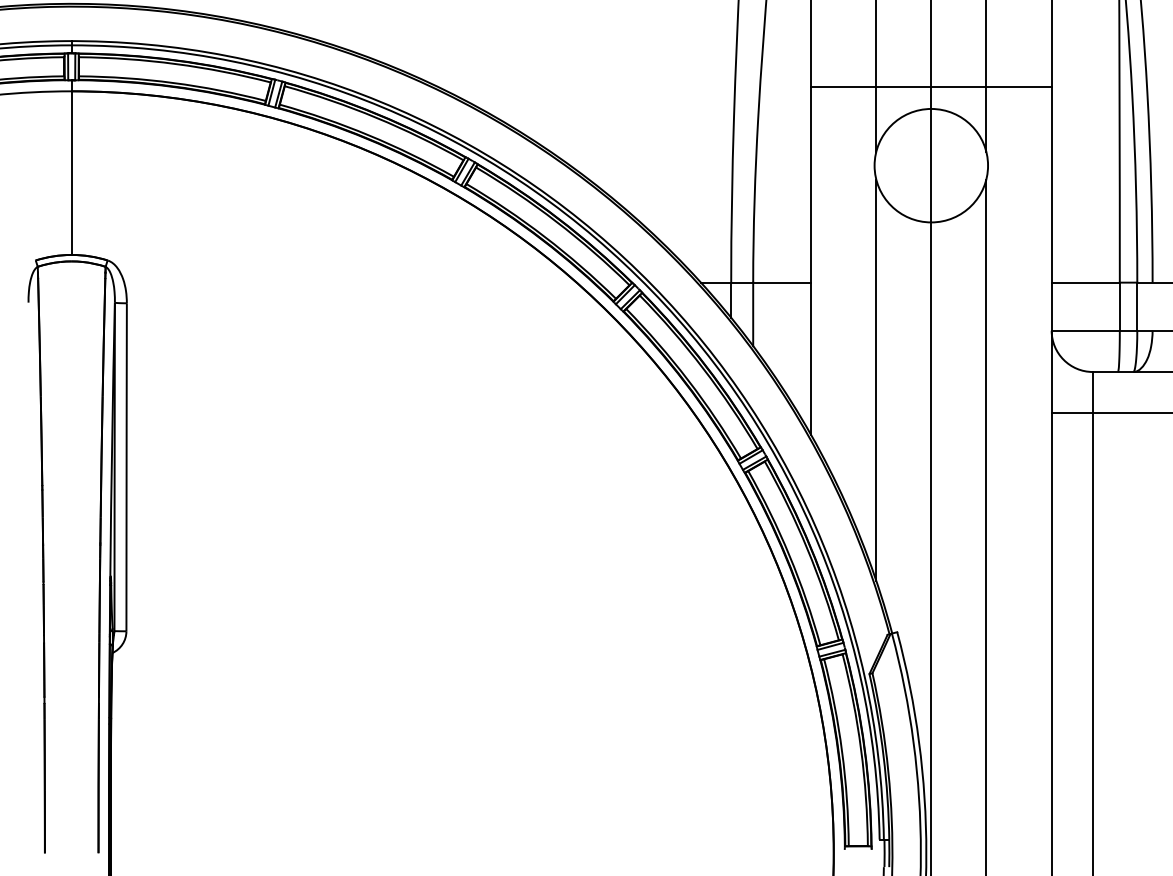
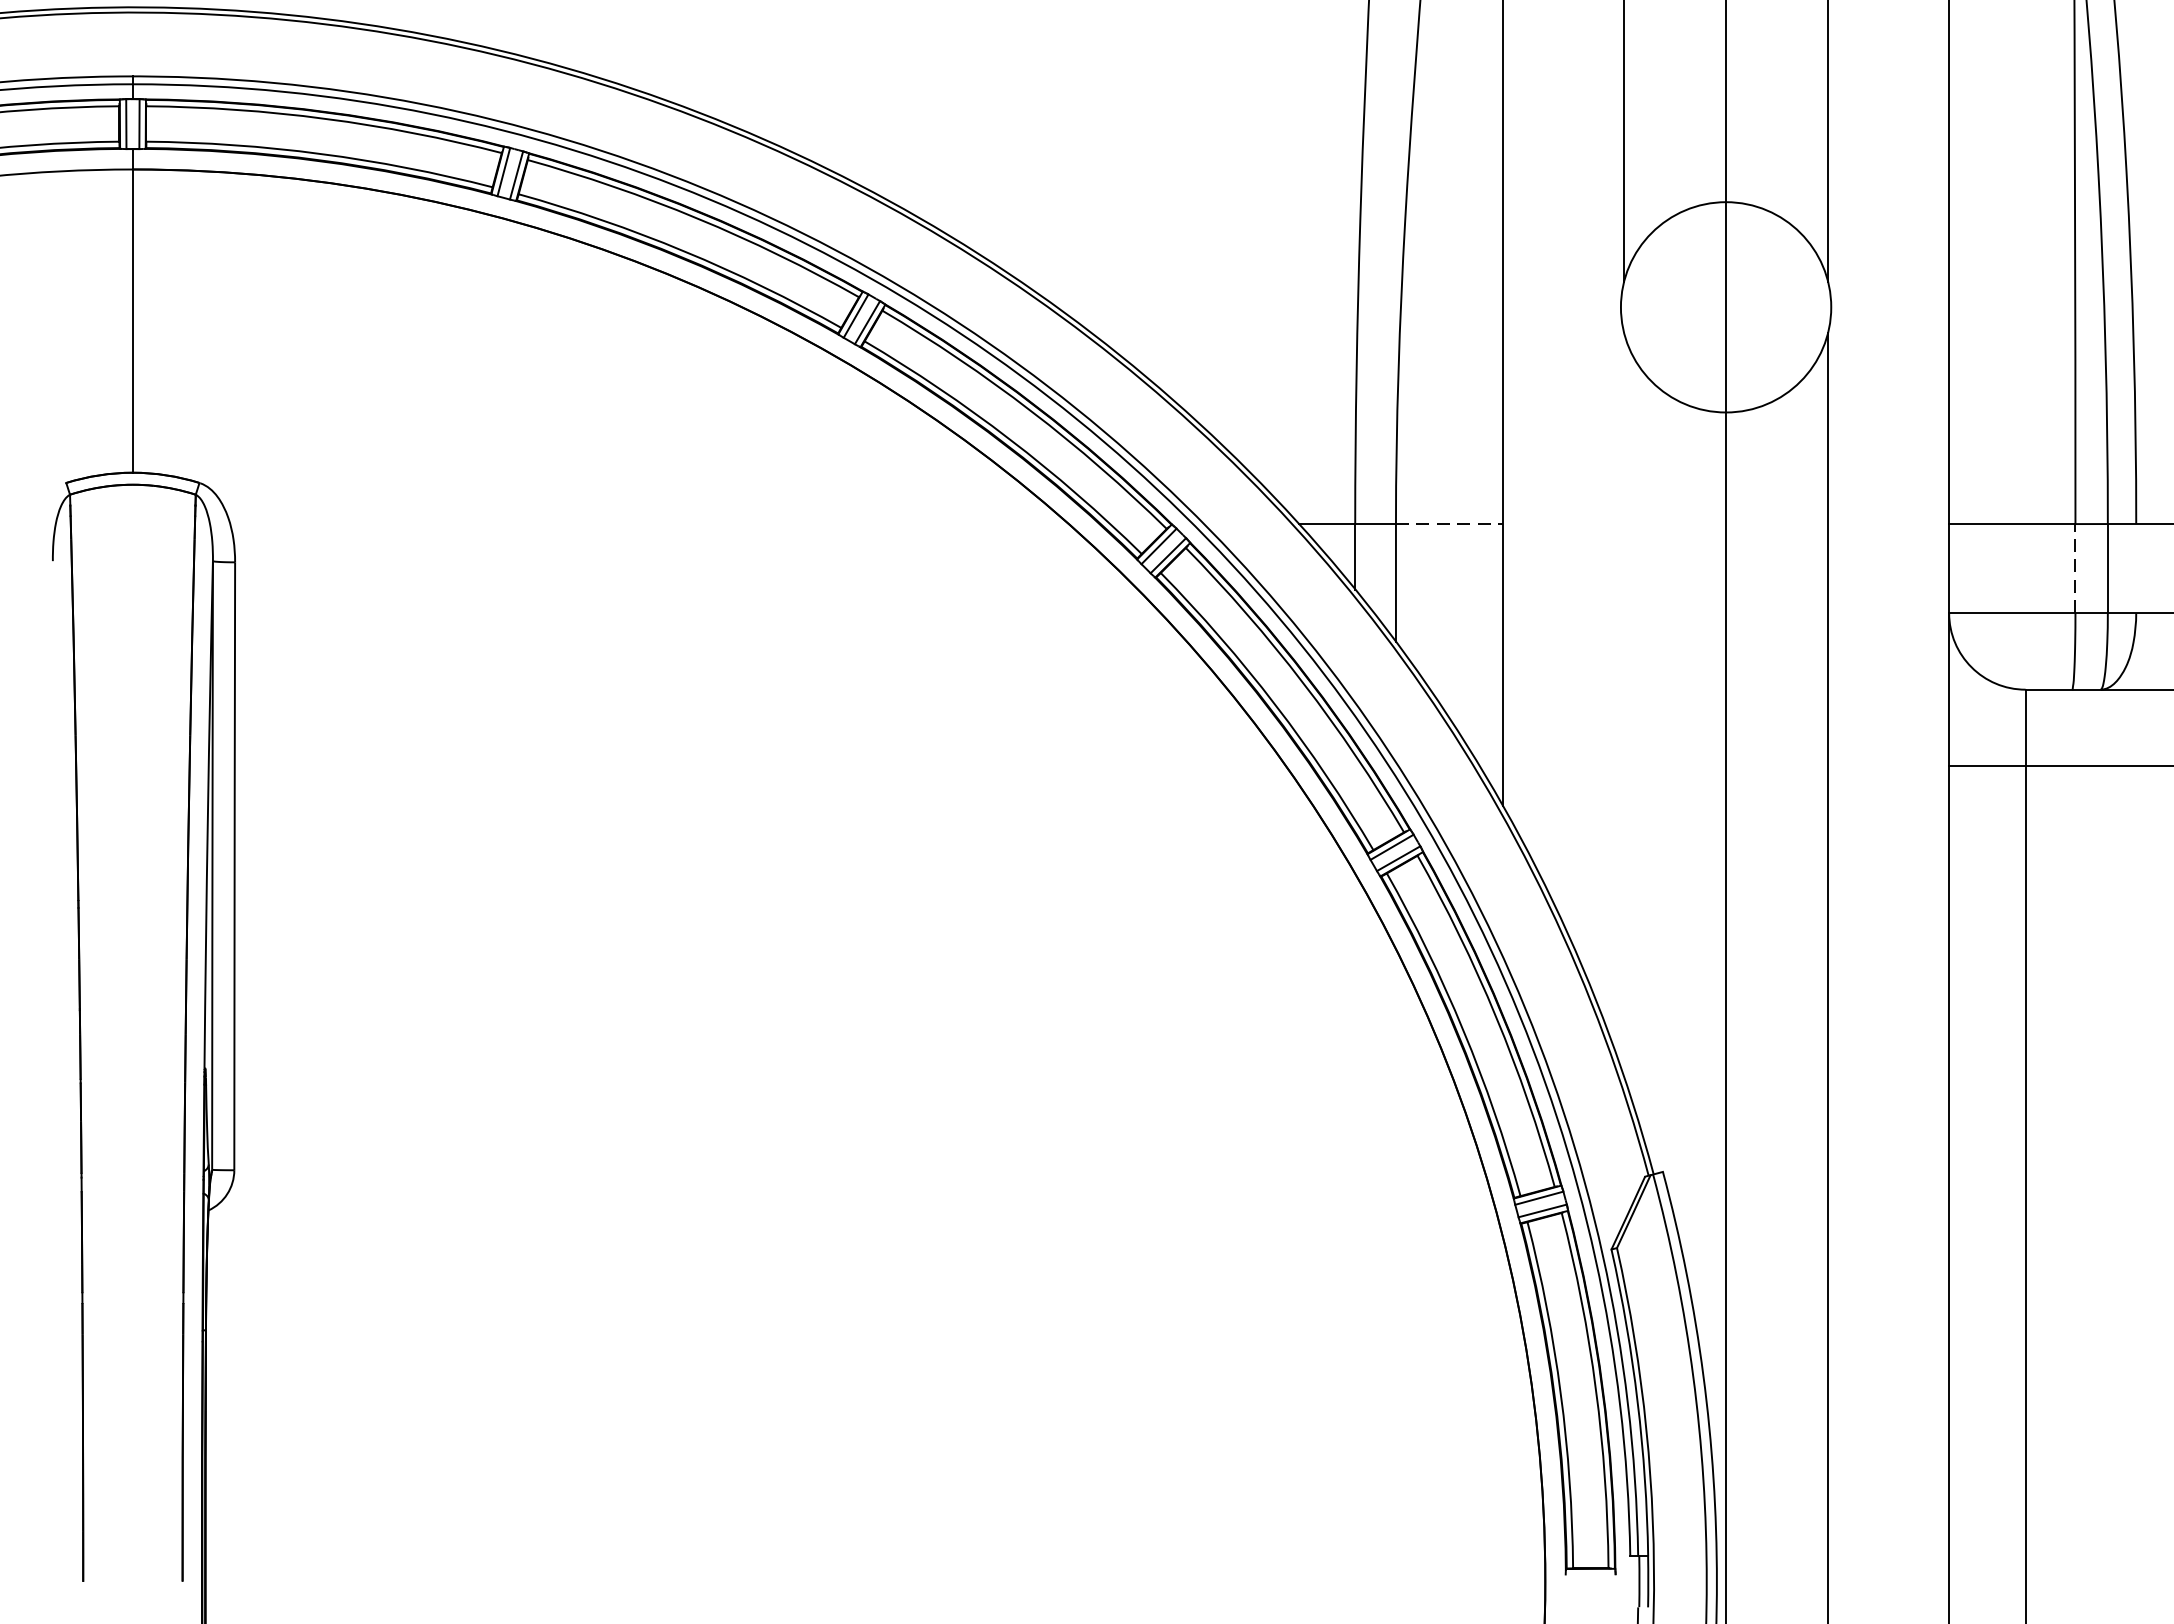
line: (930, 86) -> (1724, 160), removed
line: (782, 282) -> (1450, 523), solid -> dashed
line: (1119, 306) -> (2074, 568), solid -> dashed
line: (876, 380) -> (1624, 705), removed

